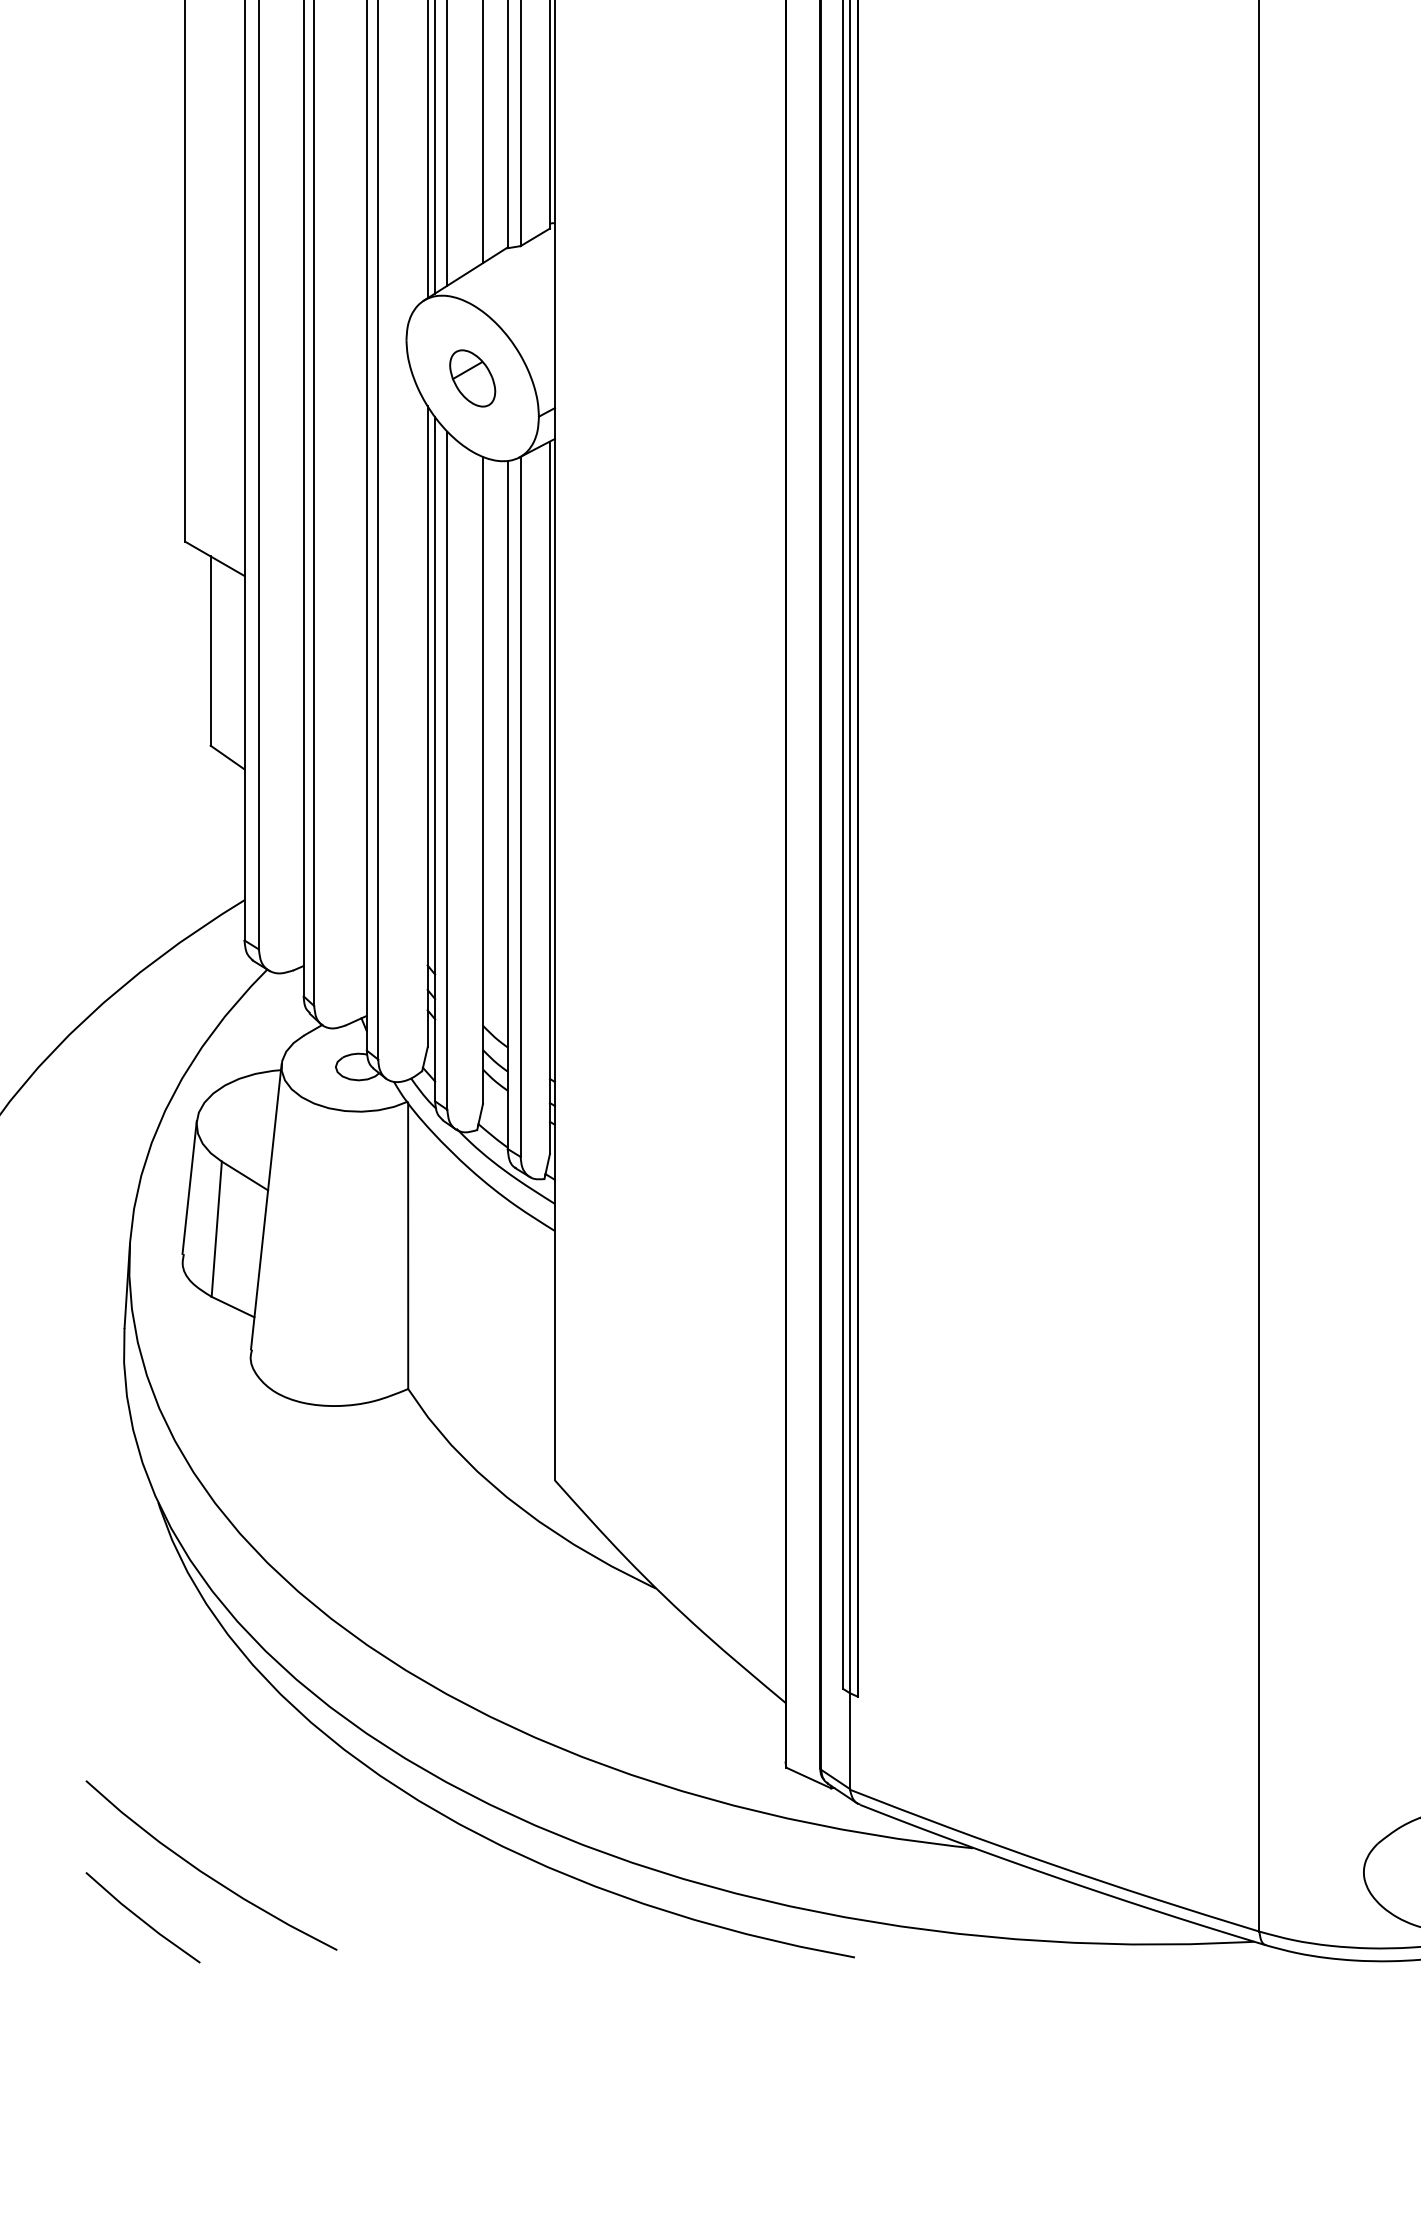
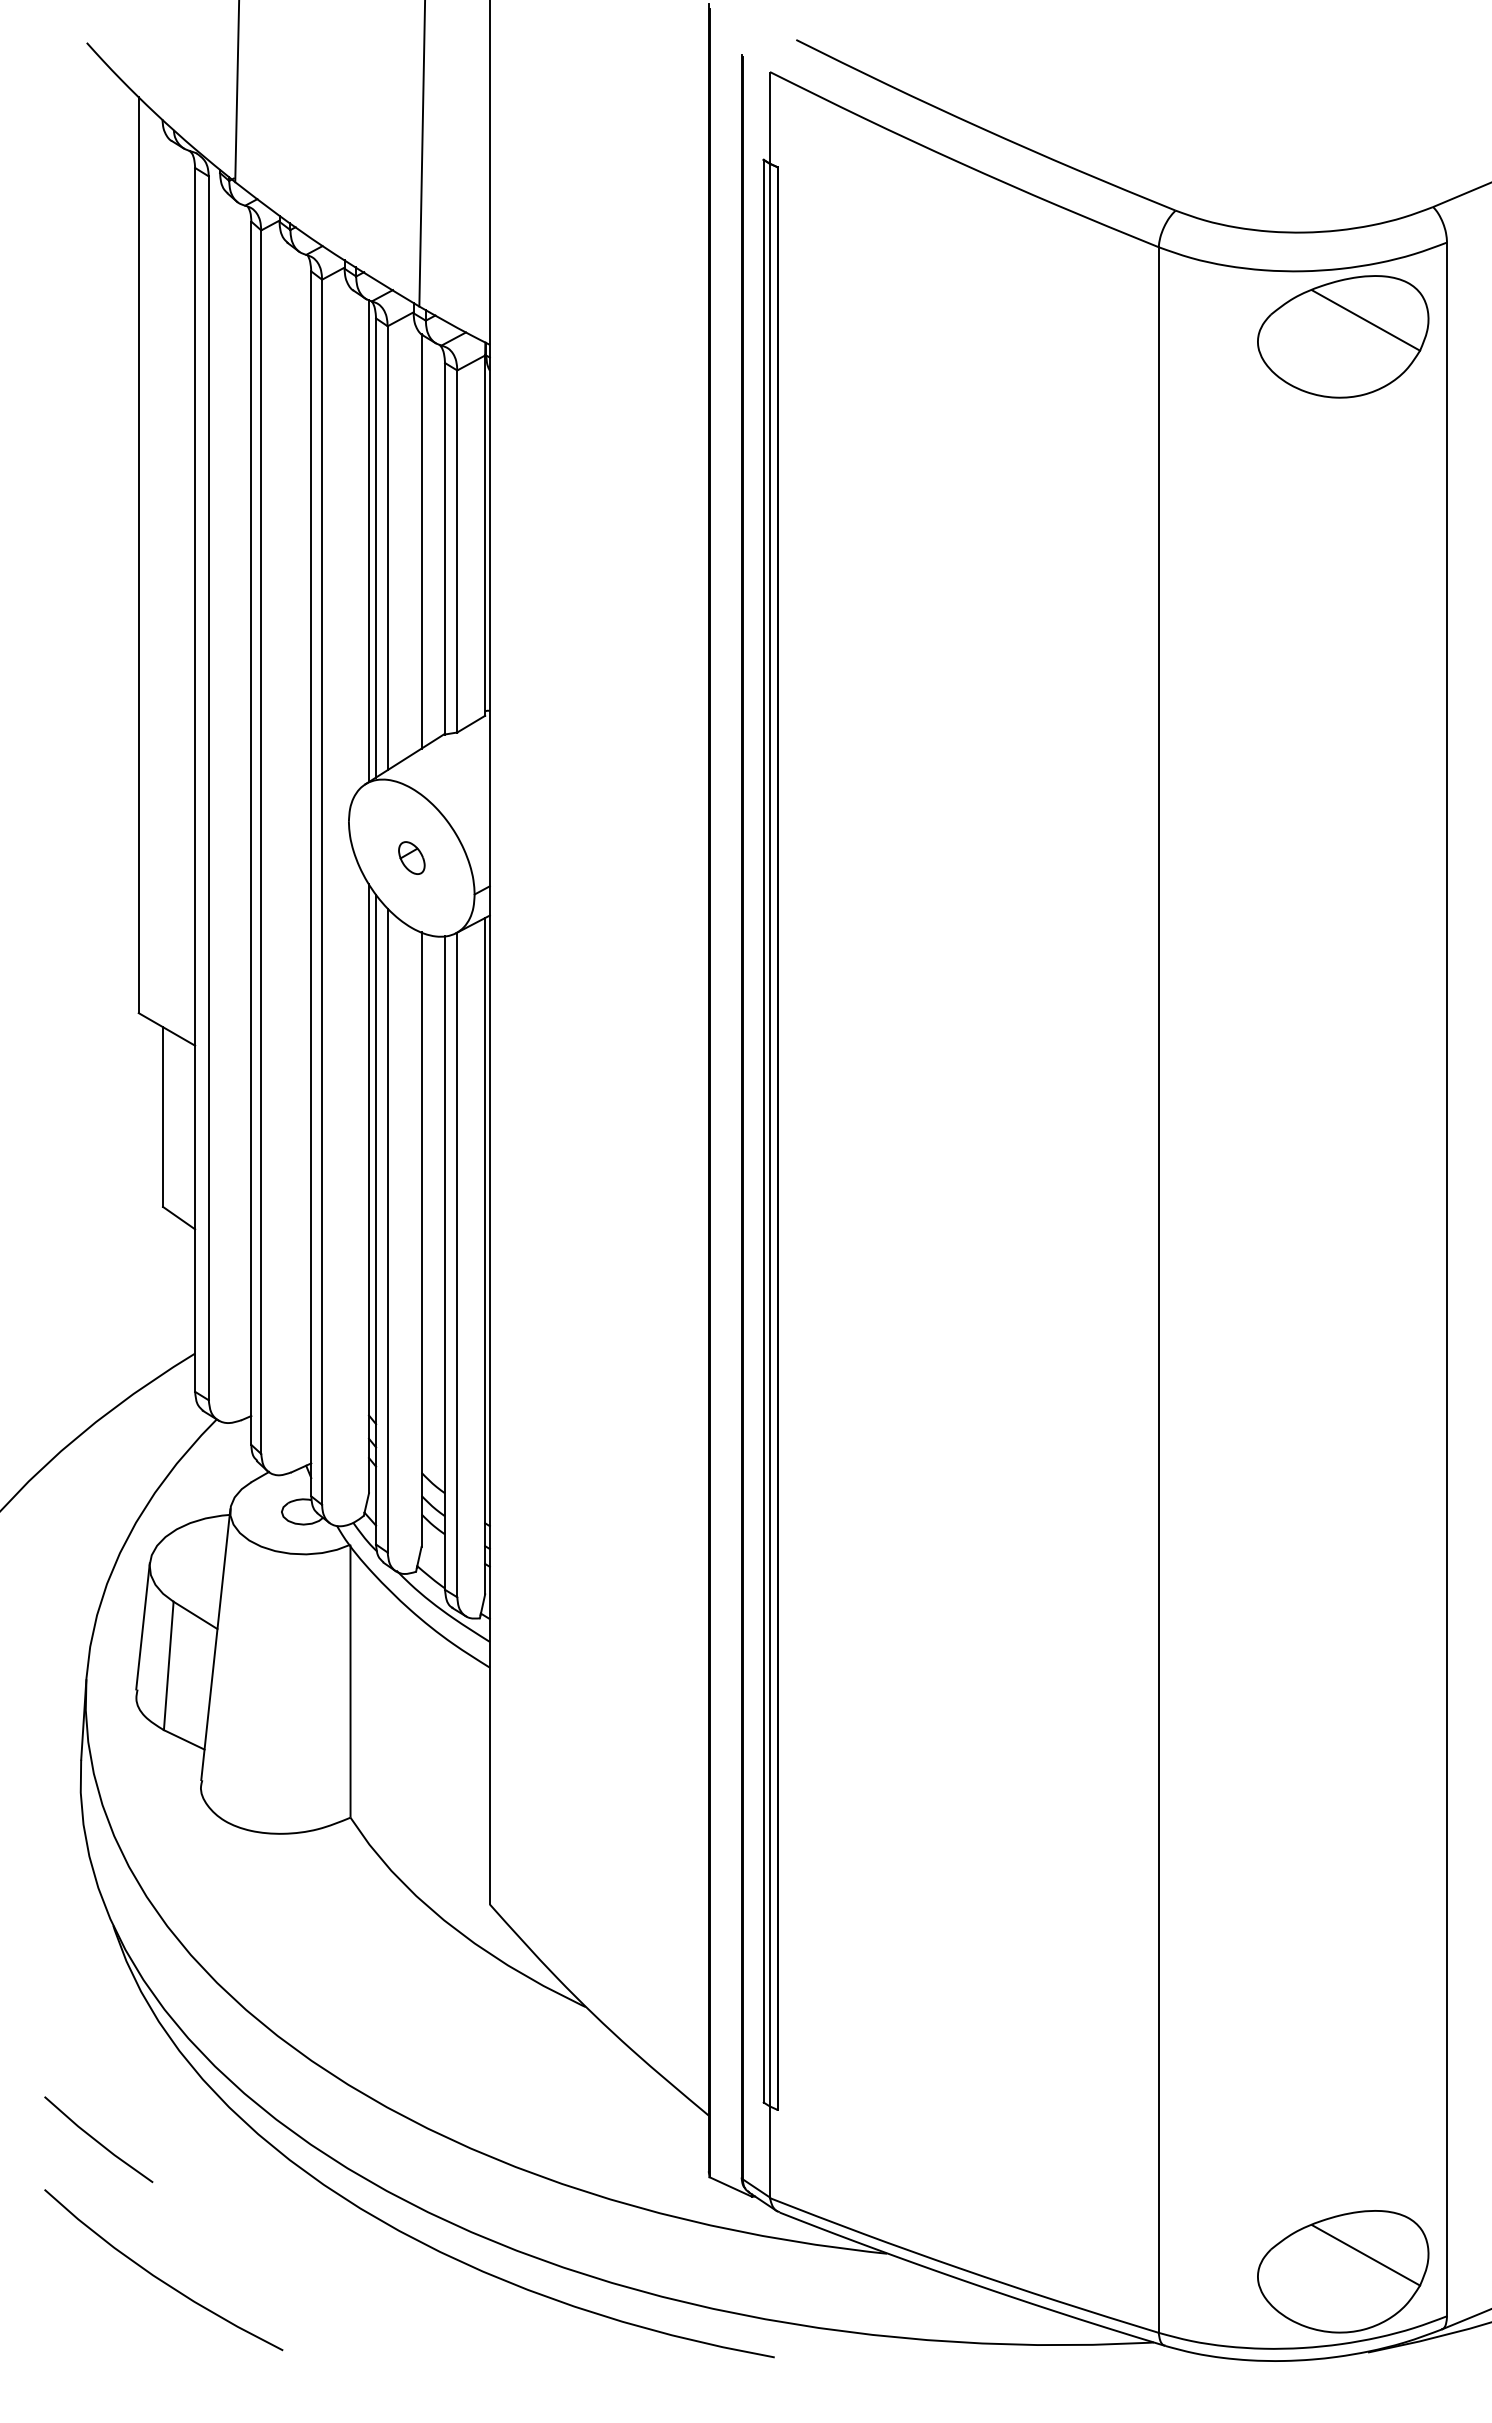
part: (472, 377) -> (411, 857), size x0.6
line: (141, 1918) -> (97, 2140), moved

